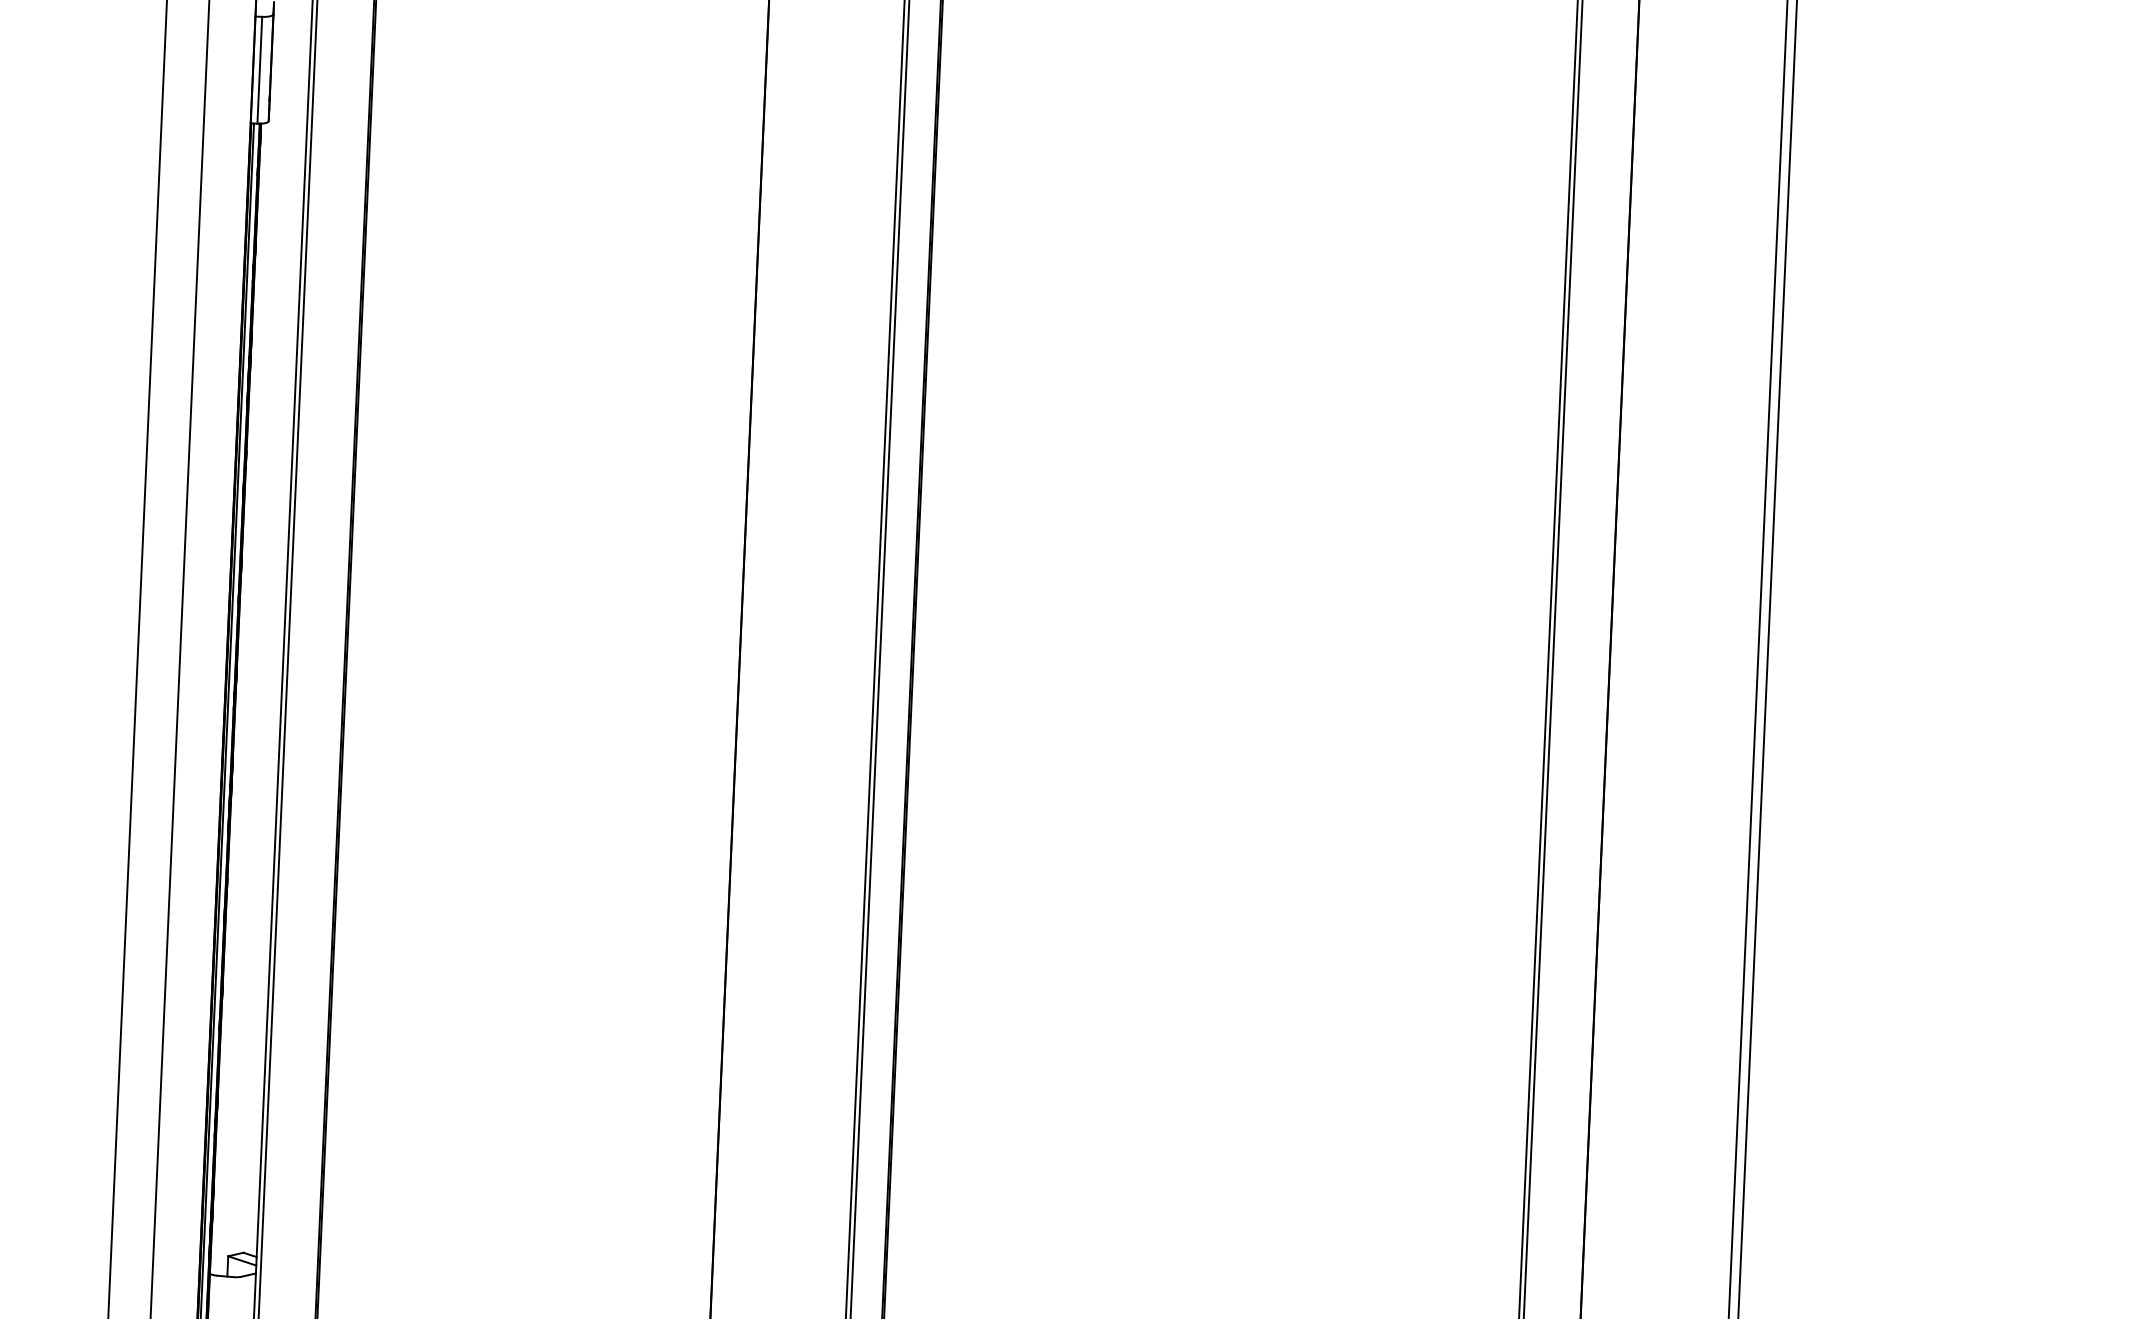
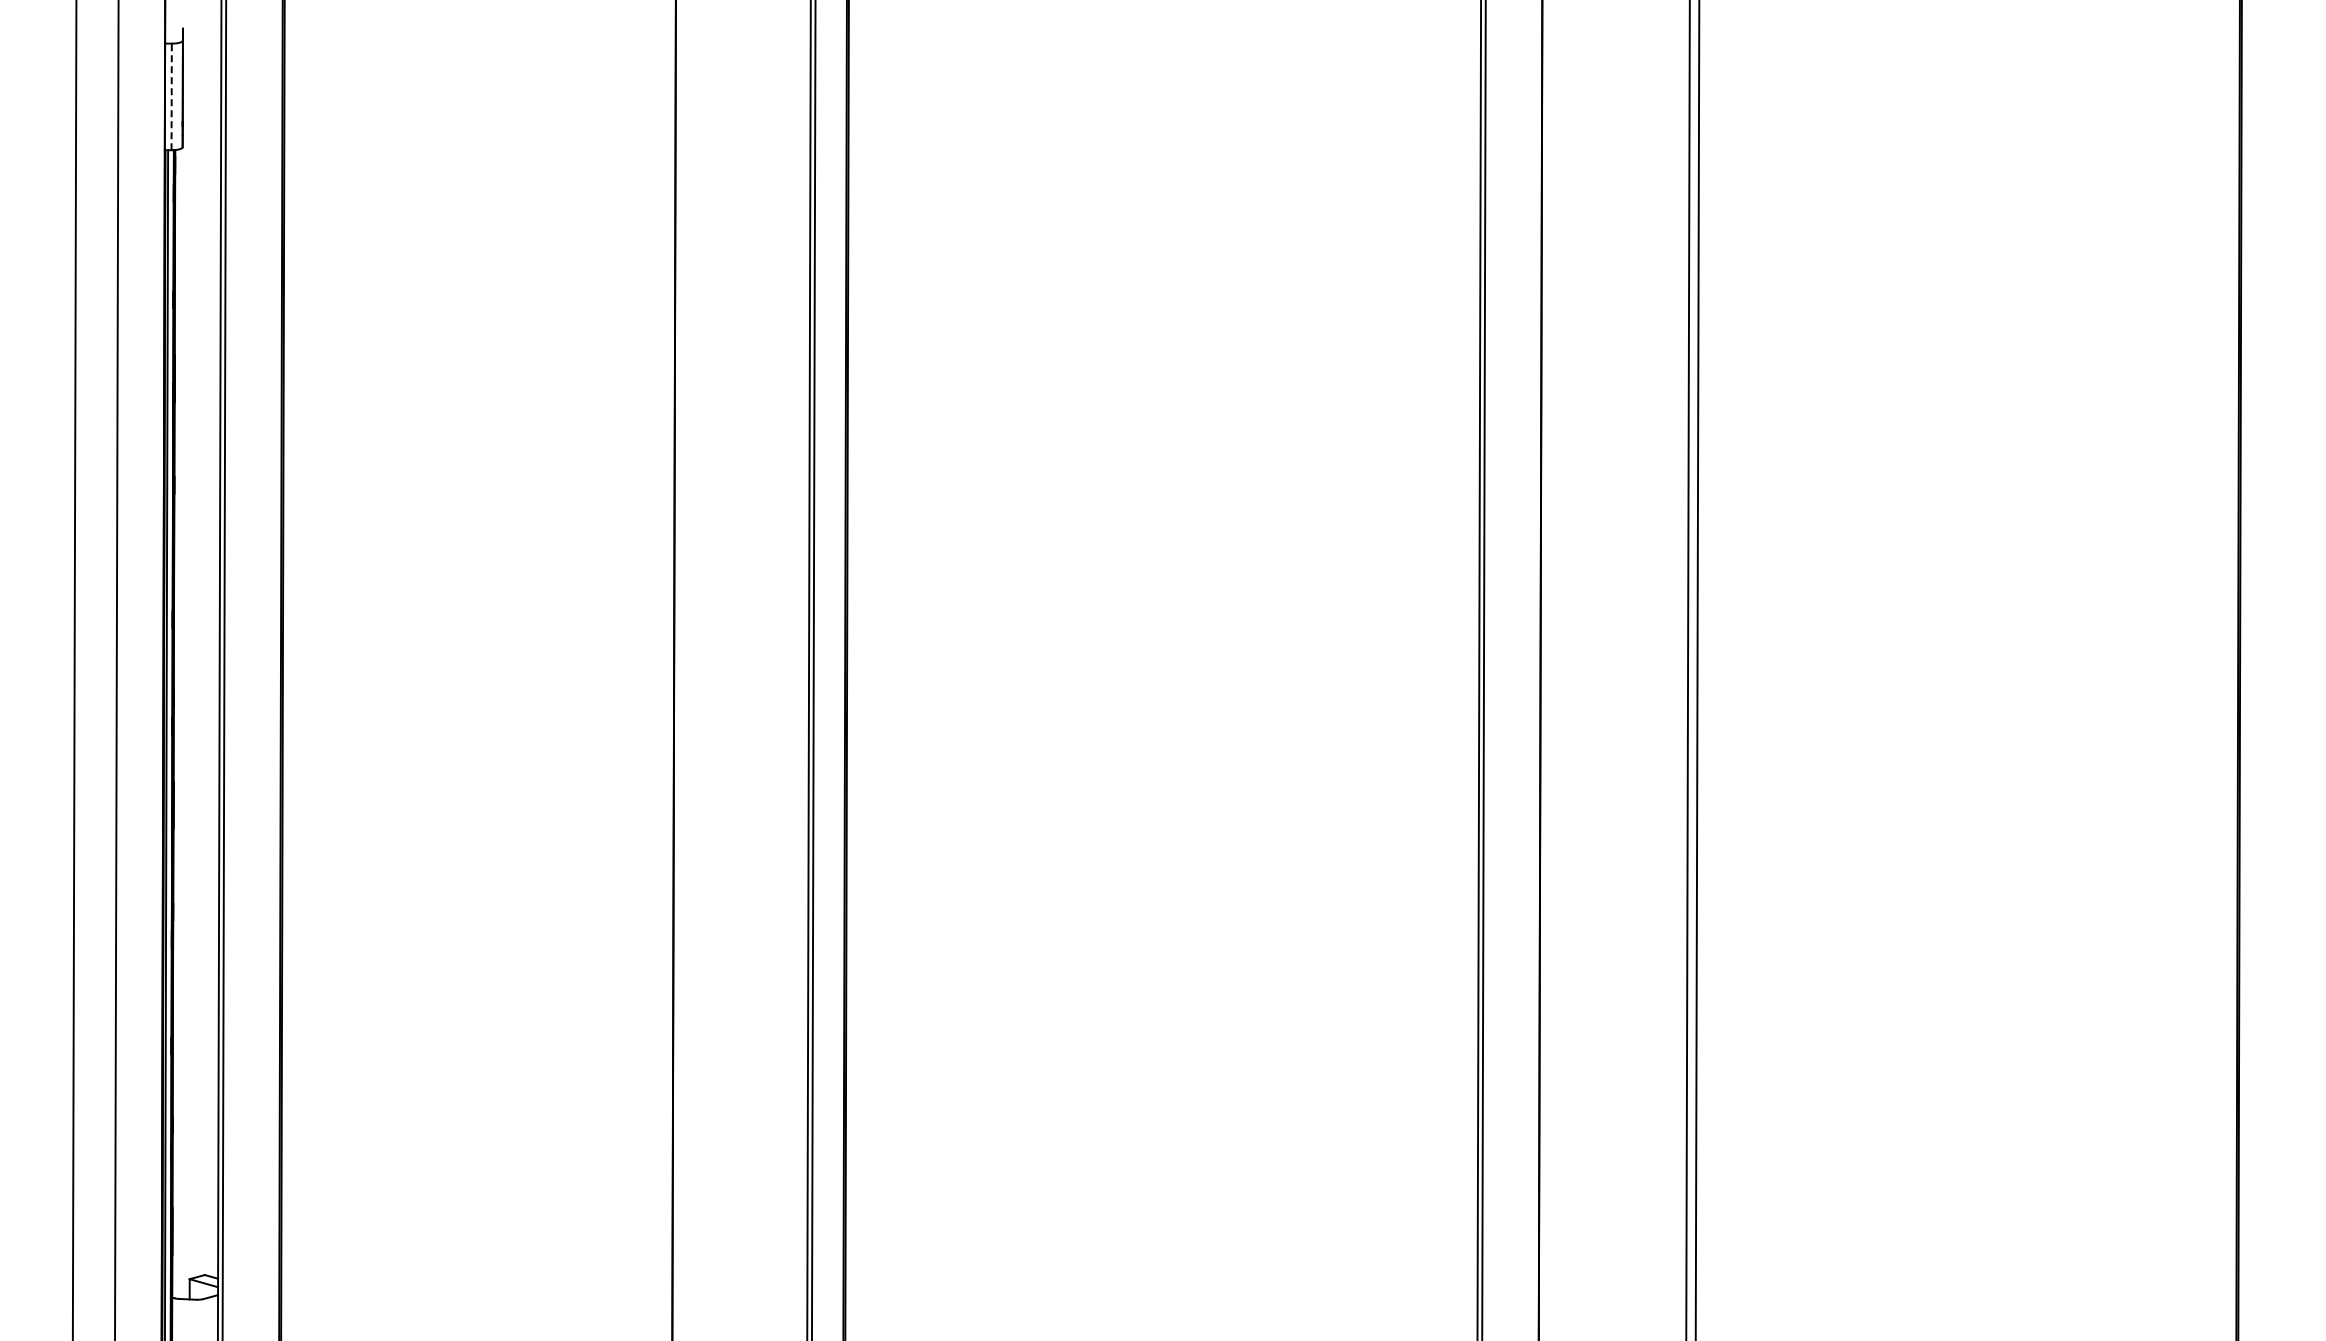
line: (259, 69) -> (171, 96), solid -> dashed

